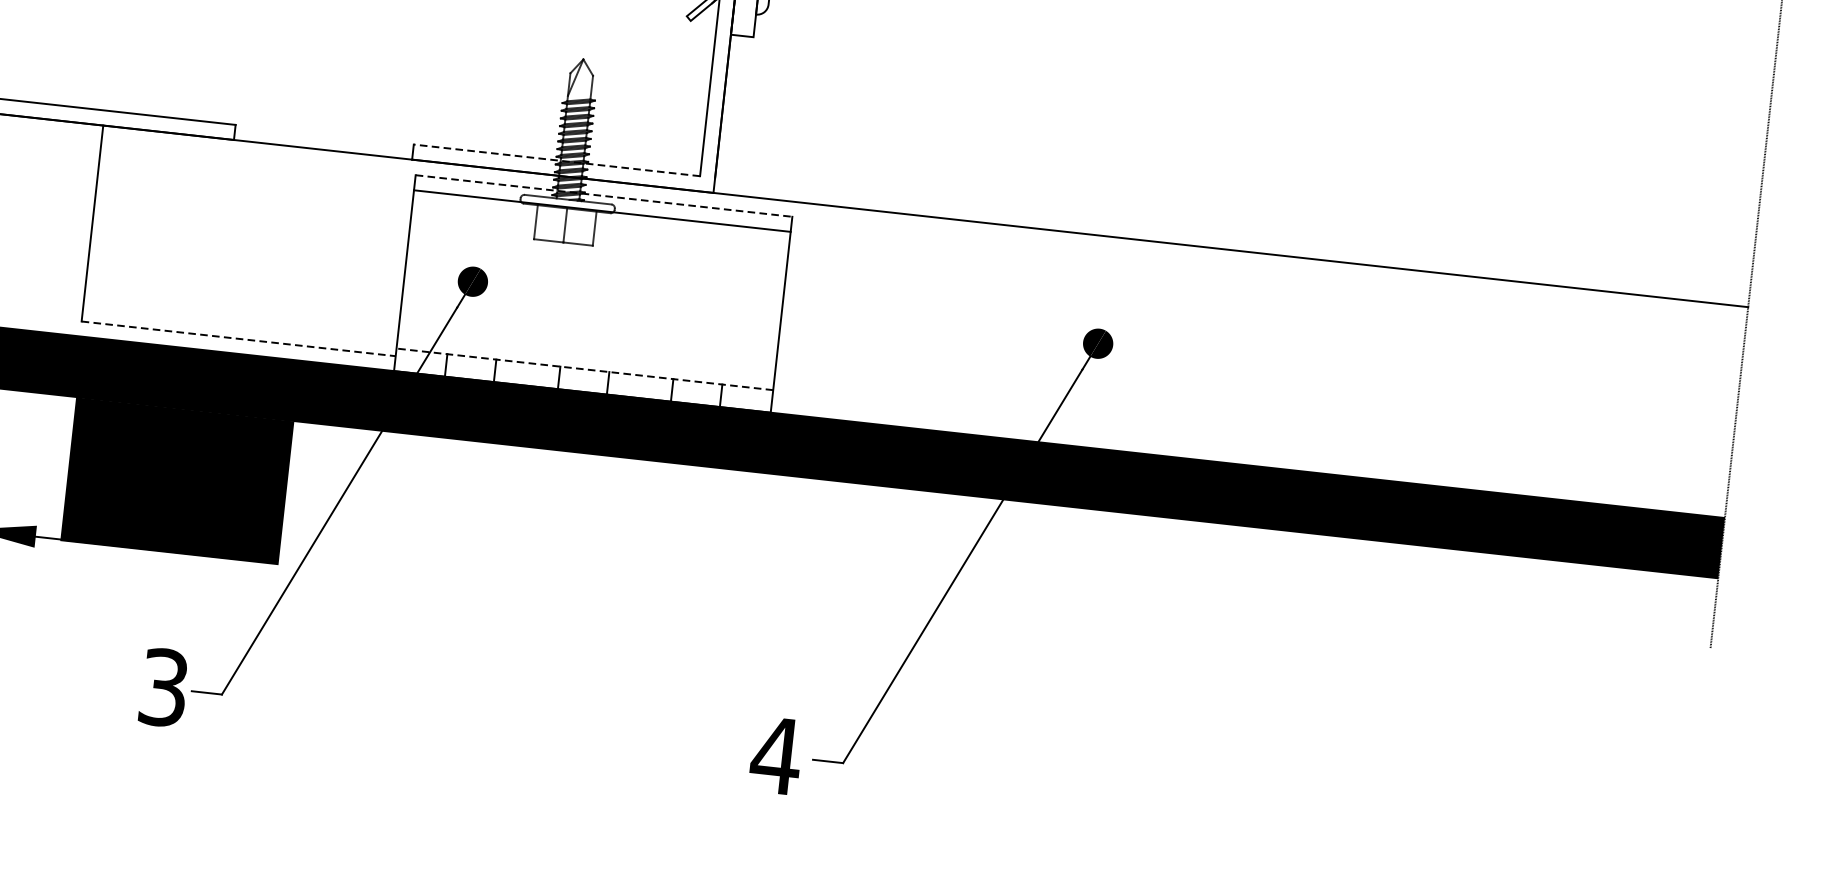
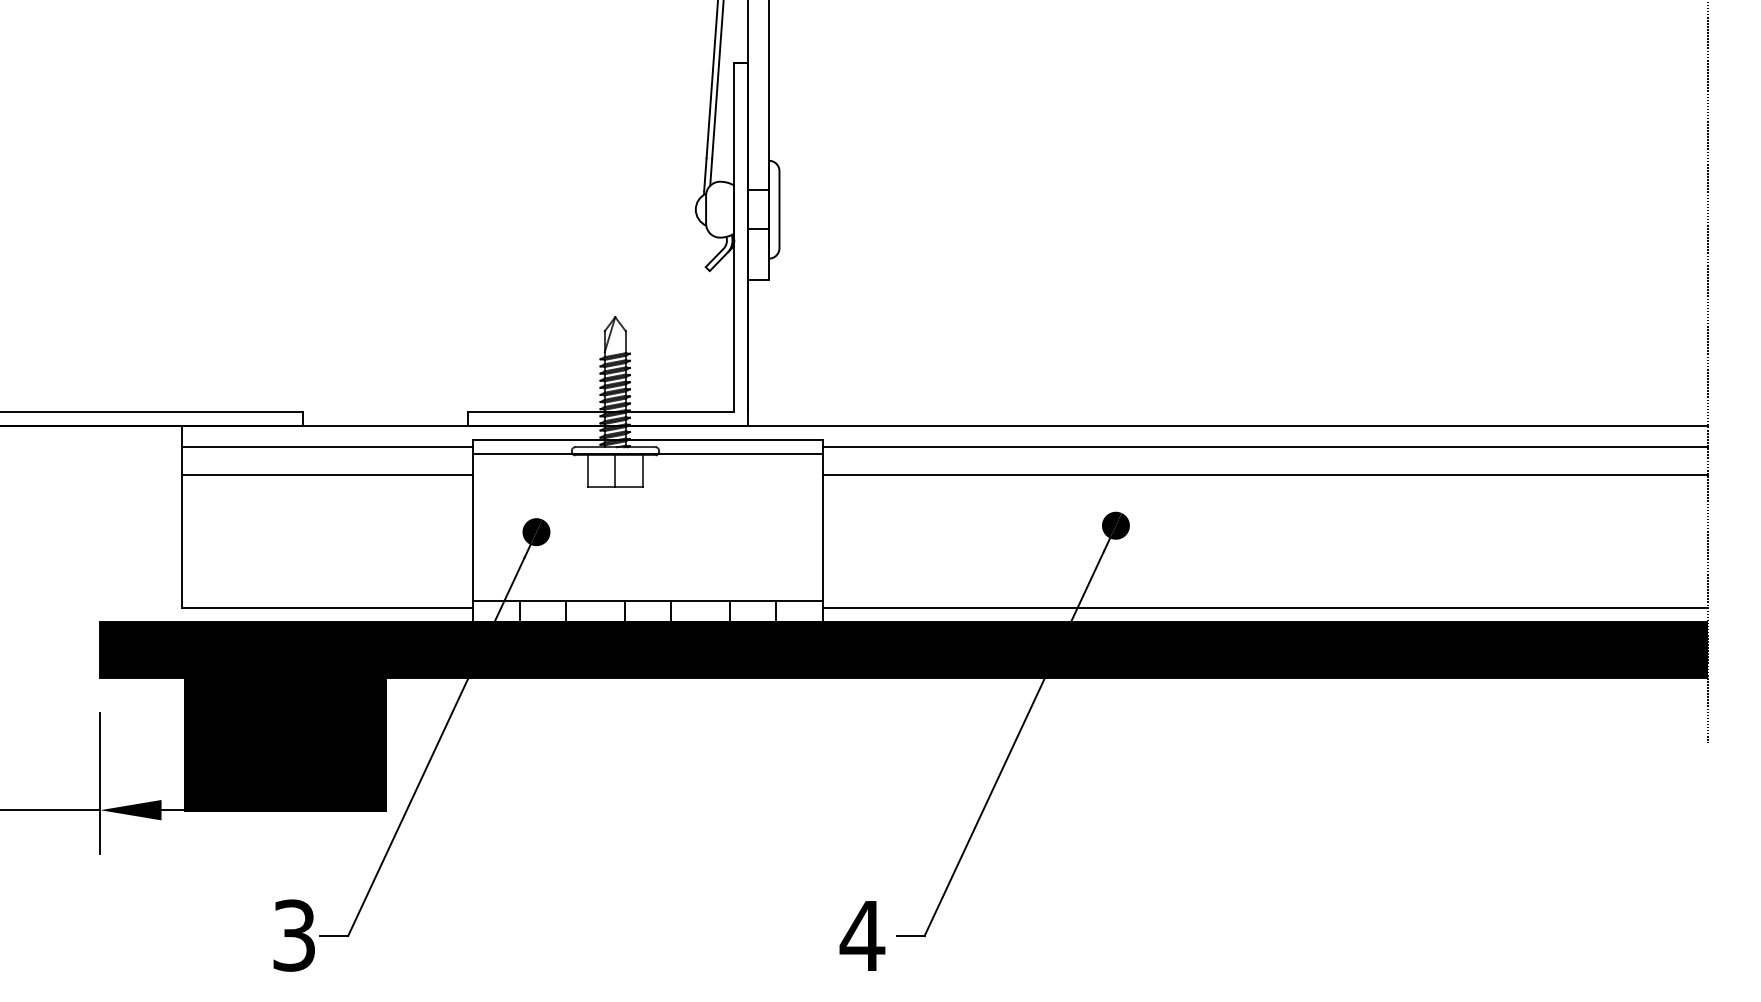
line: (557, 160) -> (601, 412), dashed -> solid
line: (257, 165) -> (327, 447), added
line: (254, 195) -> (327, 475), added
line: (604, 196) -> (648, 440), dashed -> solid
line: (1268, 277) -> (1265, 447), added
line: (1265, 307) -> (1265, 475), added
line: (238, 339) -> (327, 608), dashed -> solid
line: (585, 369) -> (648, 601), dashed -> solid
line: (1249, 450) -> (1265, 608), added

